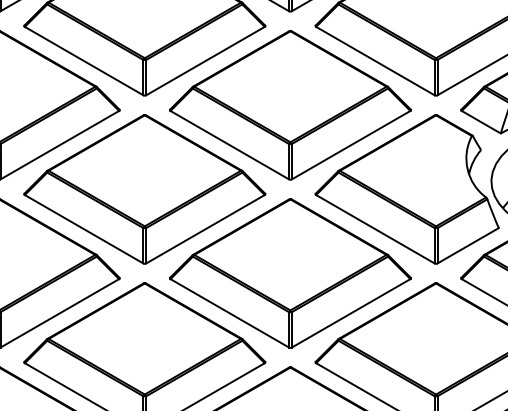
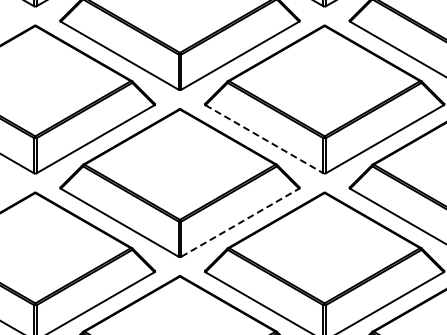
line: (230, 145) -> (265, 139), solid -> dashed
line: (205, 229) -> (240, 222), solid -> dashed

